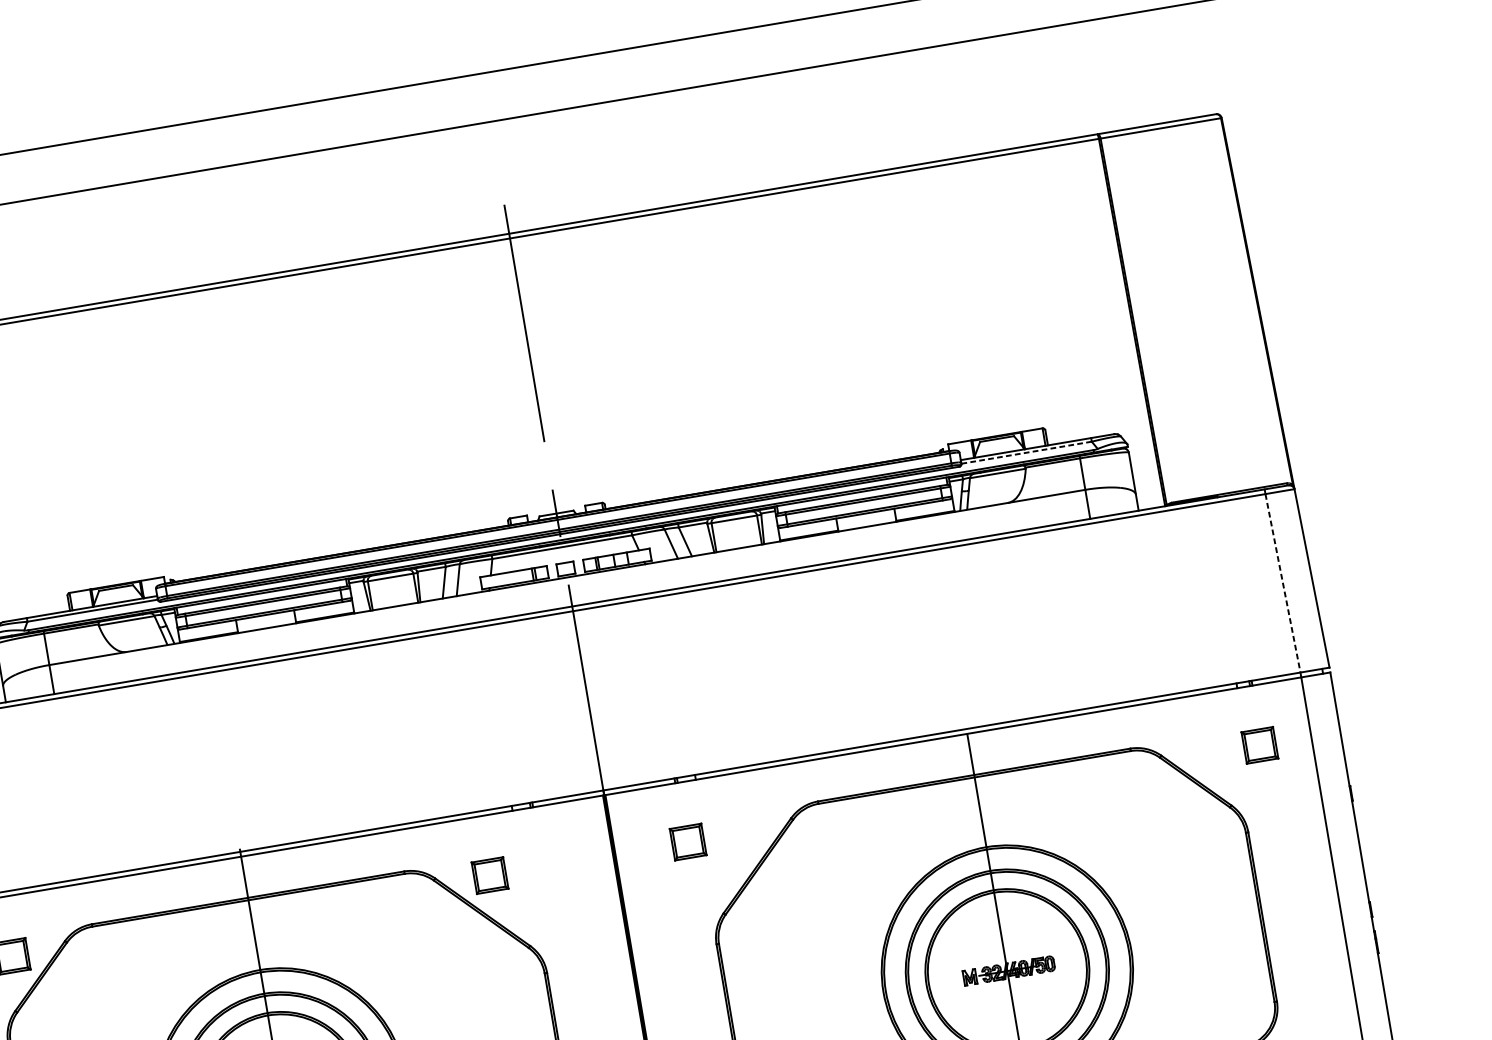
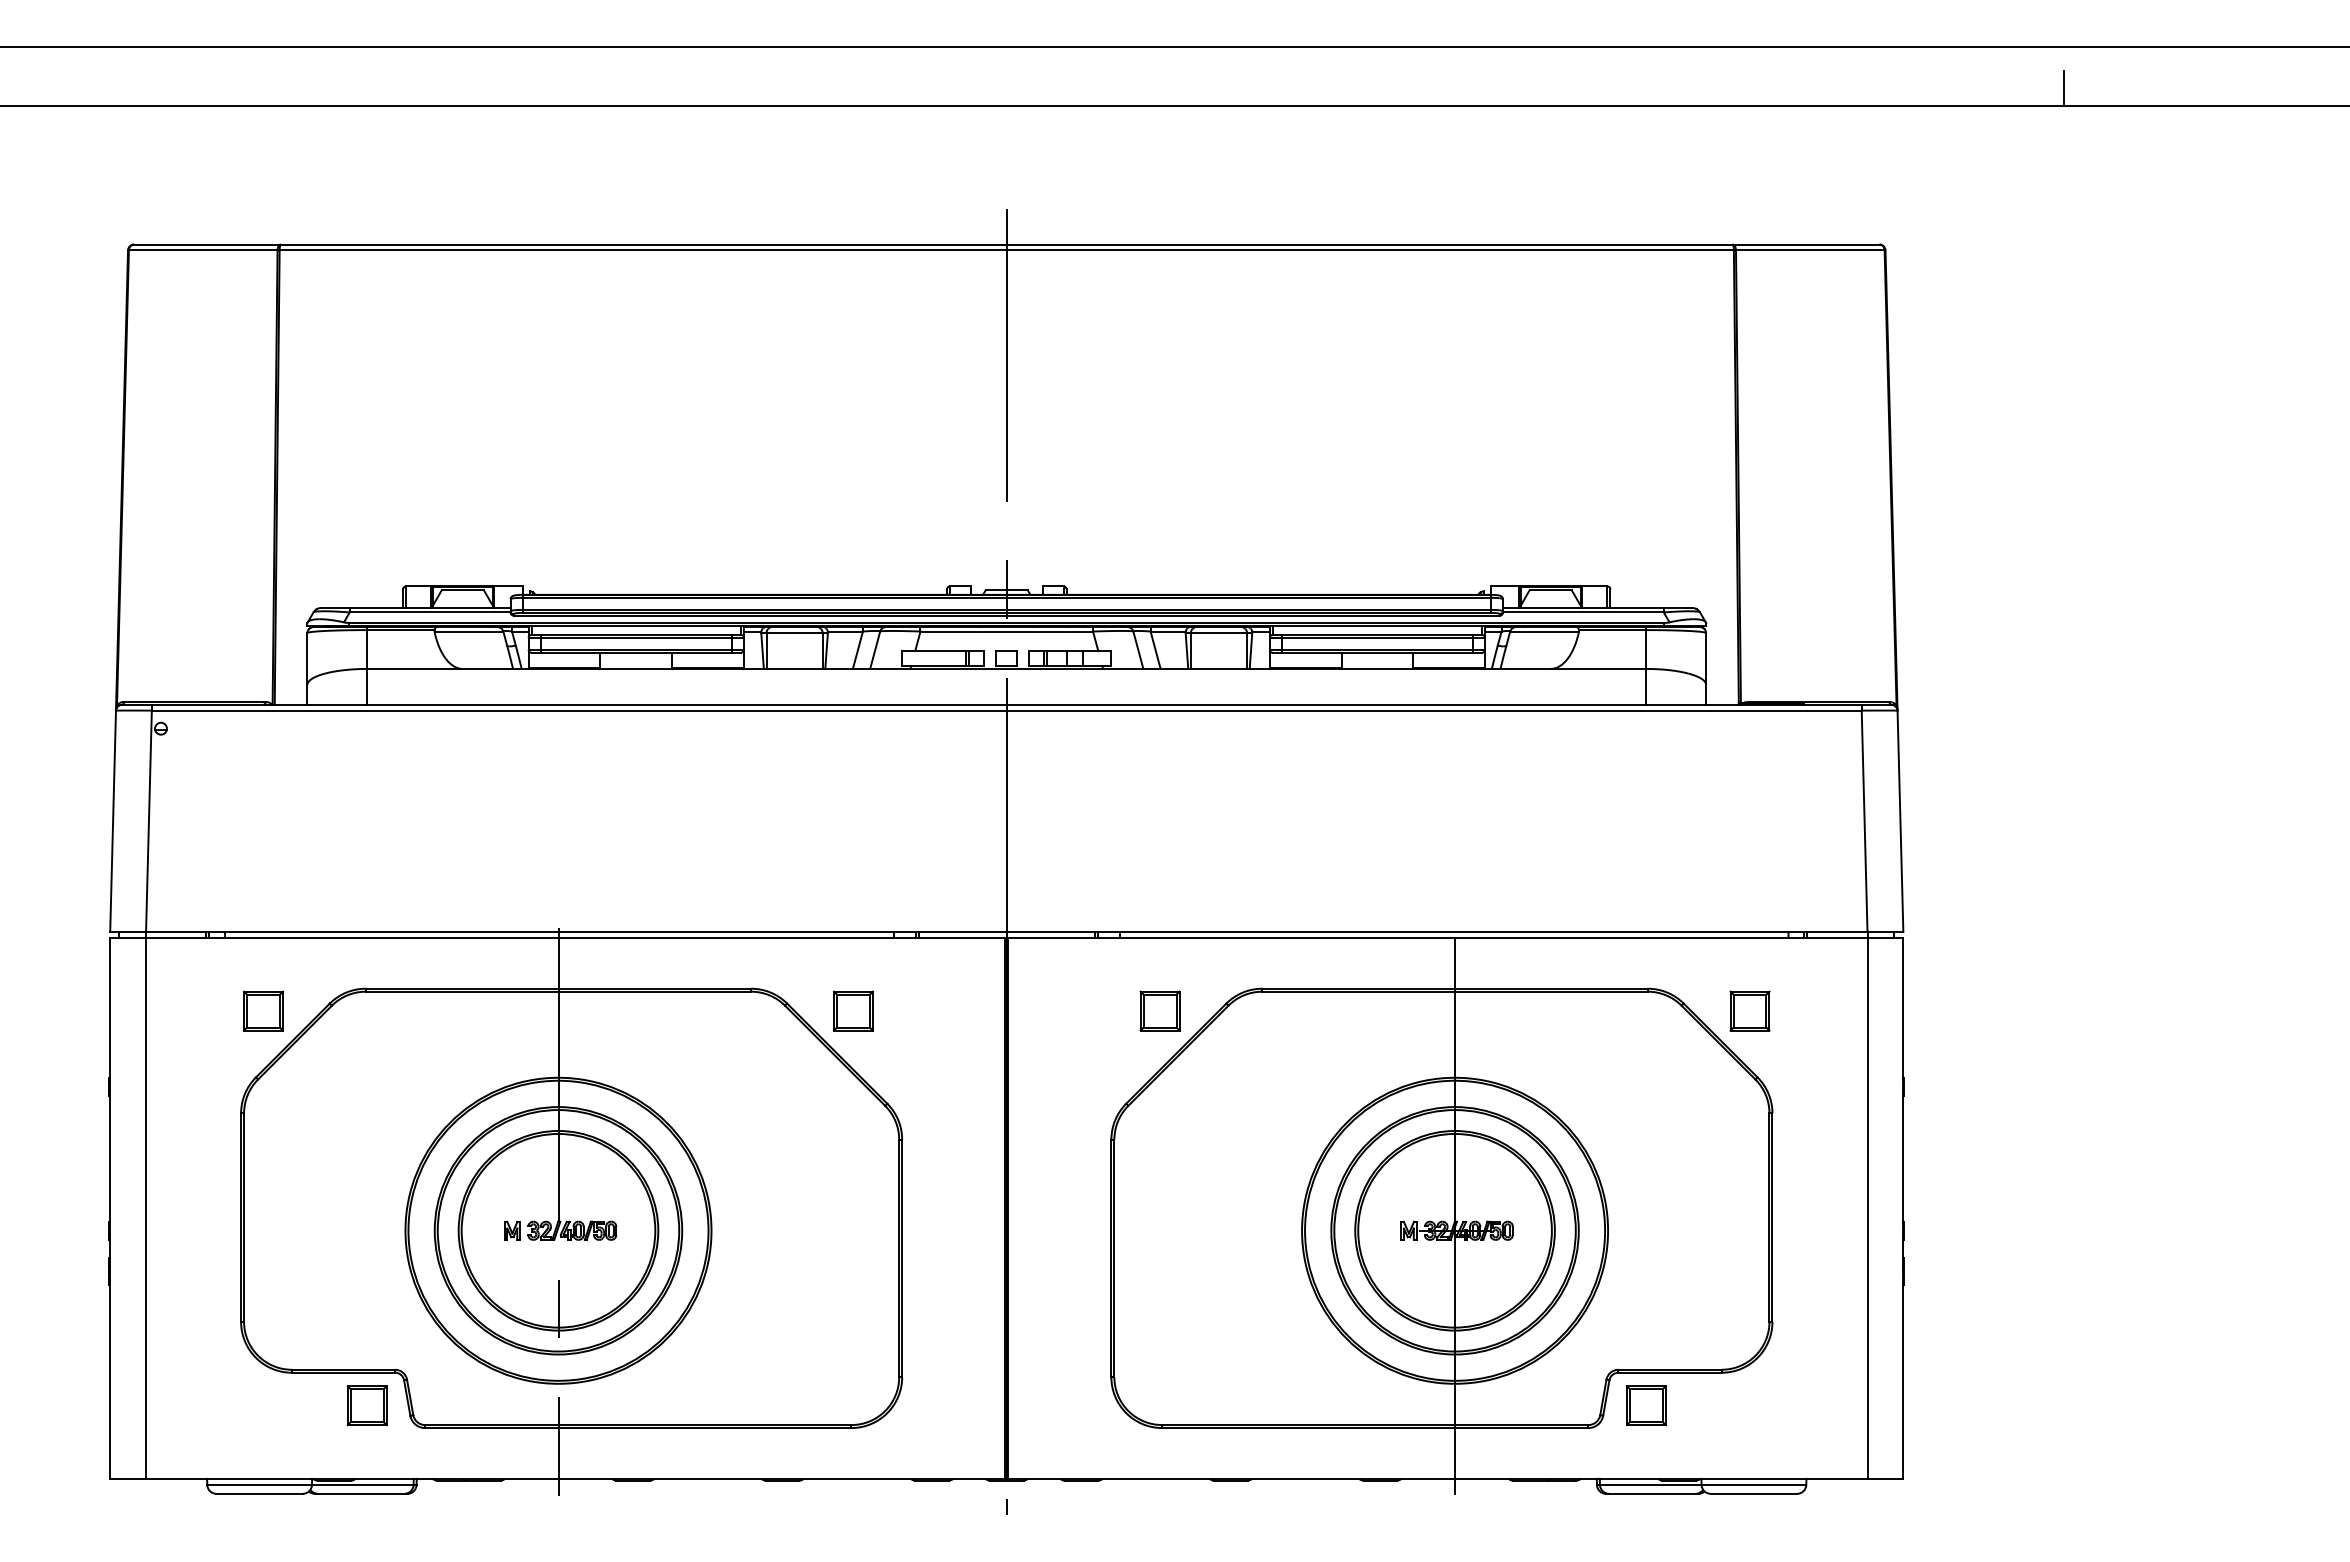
line: (1026, 452) -> (1583, 612), dashed -> solid
line: (1282, 583) -> (1864, 821), dashed -> solid
part: (1259, 744) -> (1749, 1010), moved
part: (687, 841) -> (1159, 1010), moved

